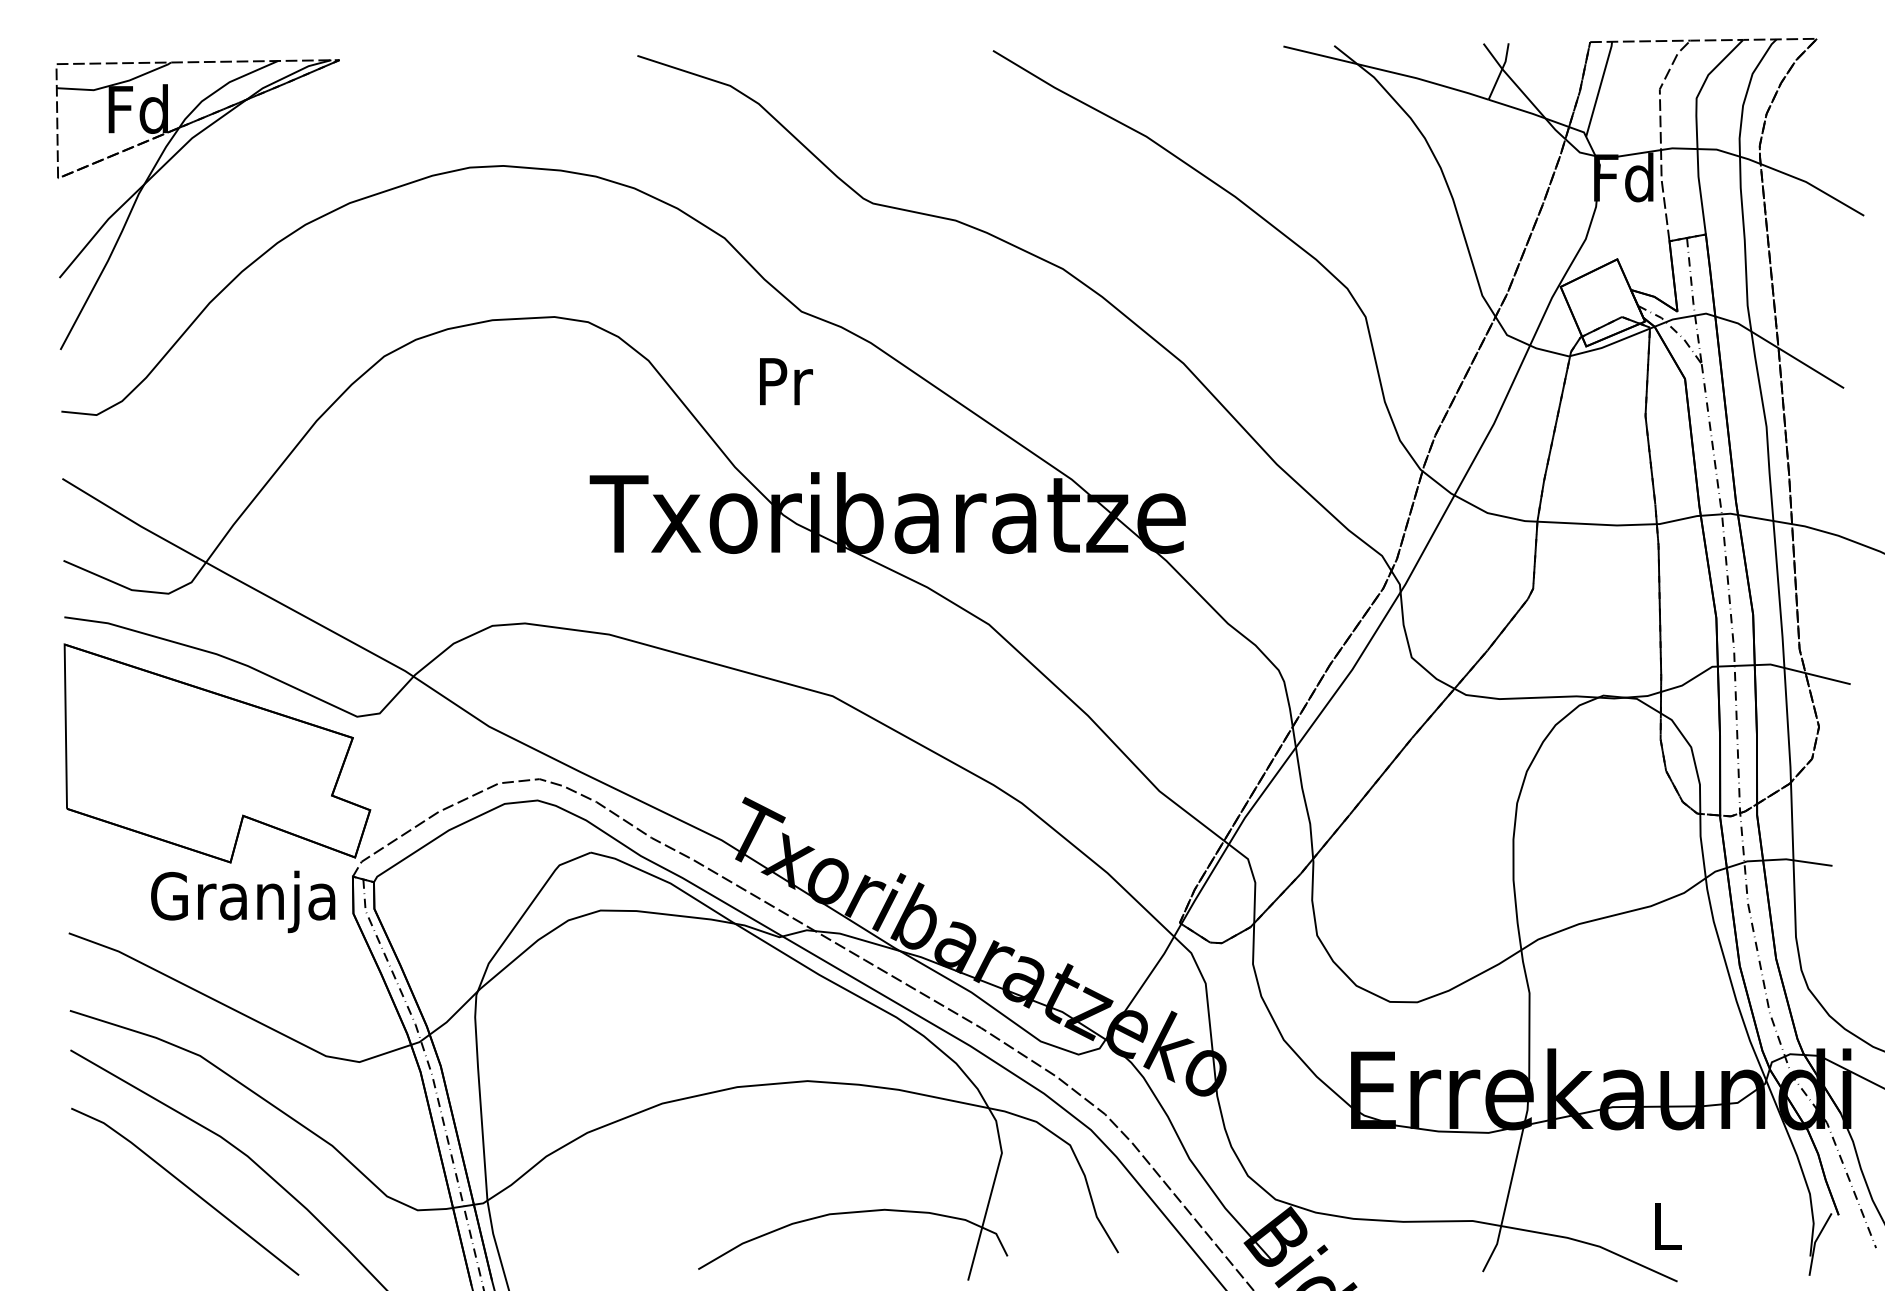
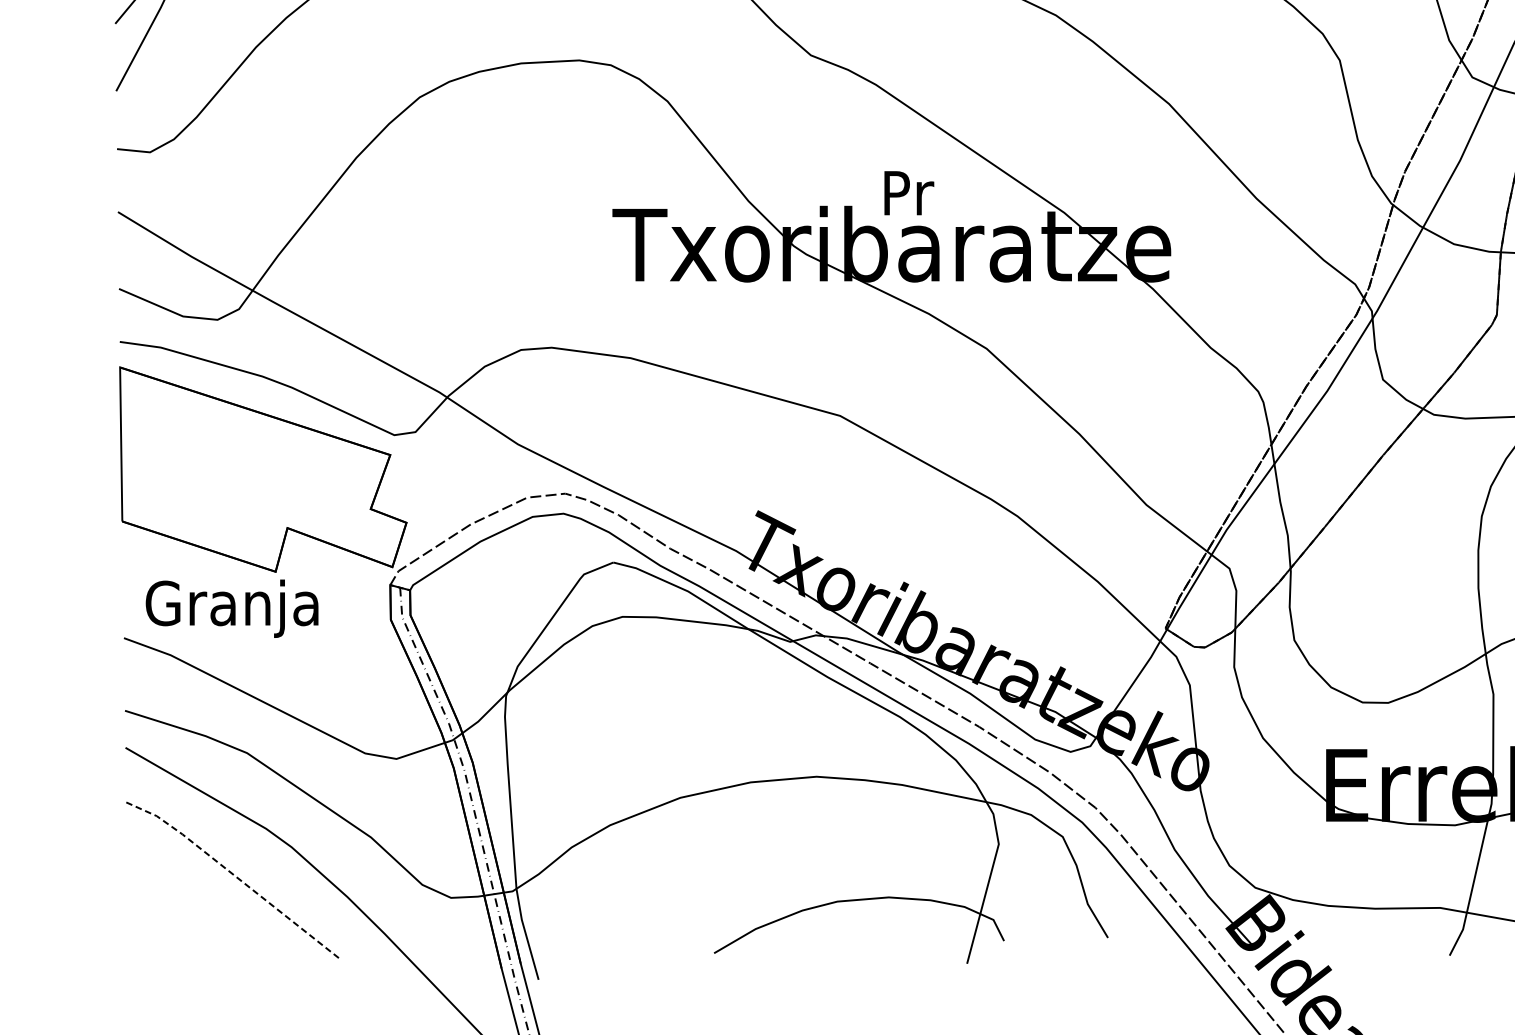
text: (786, 381) -> (909, 193), moved
text: (243, 901) -> (232, 608), moved
line: (187, 1187) -> (235, 876), solid -> dashed

